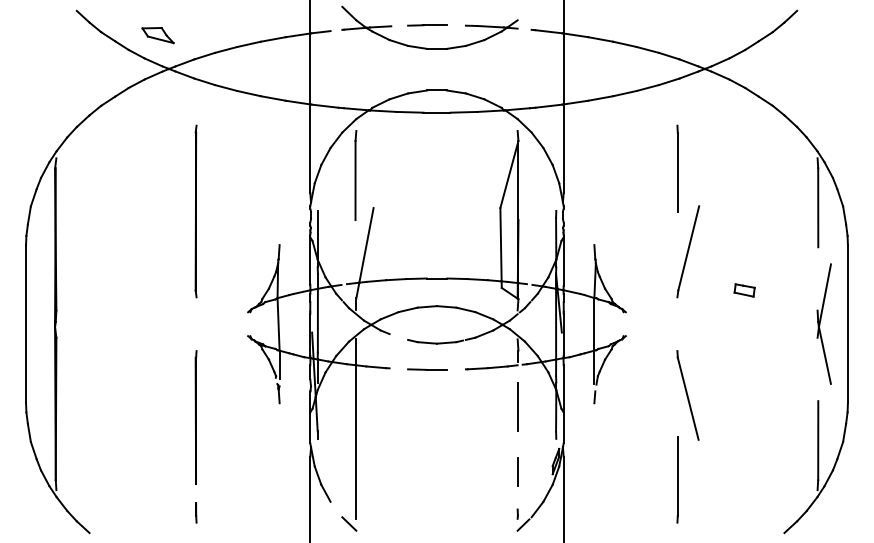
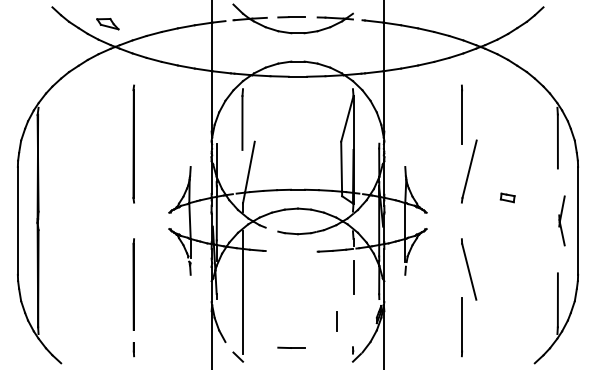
part: (823, 323) -> (561, 220), size x0.6
line: (427, 369) -> (291, 347), moved
line: (518, 471) -> (336, 321), moved

